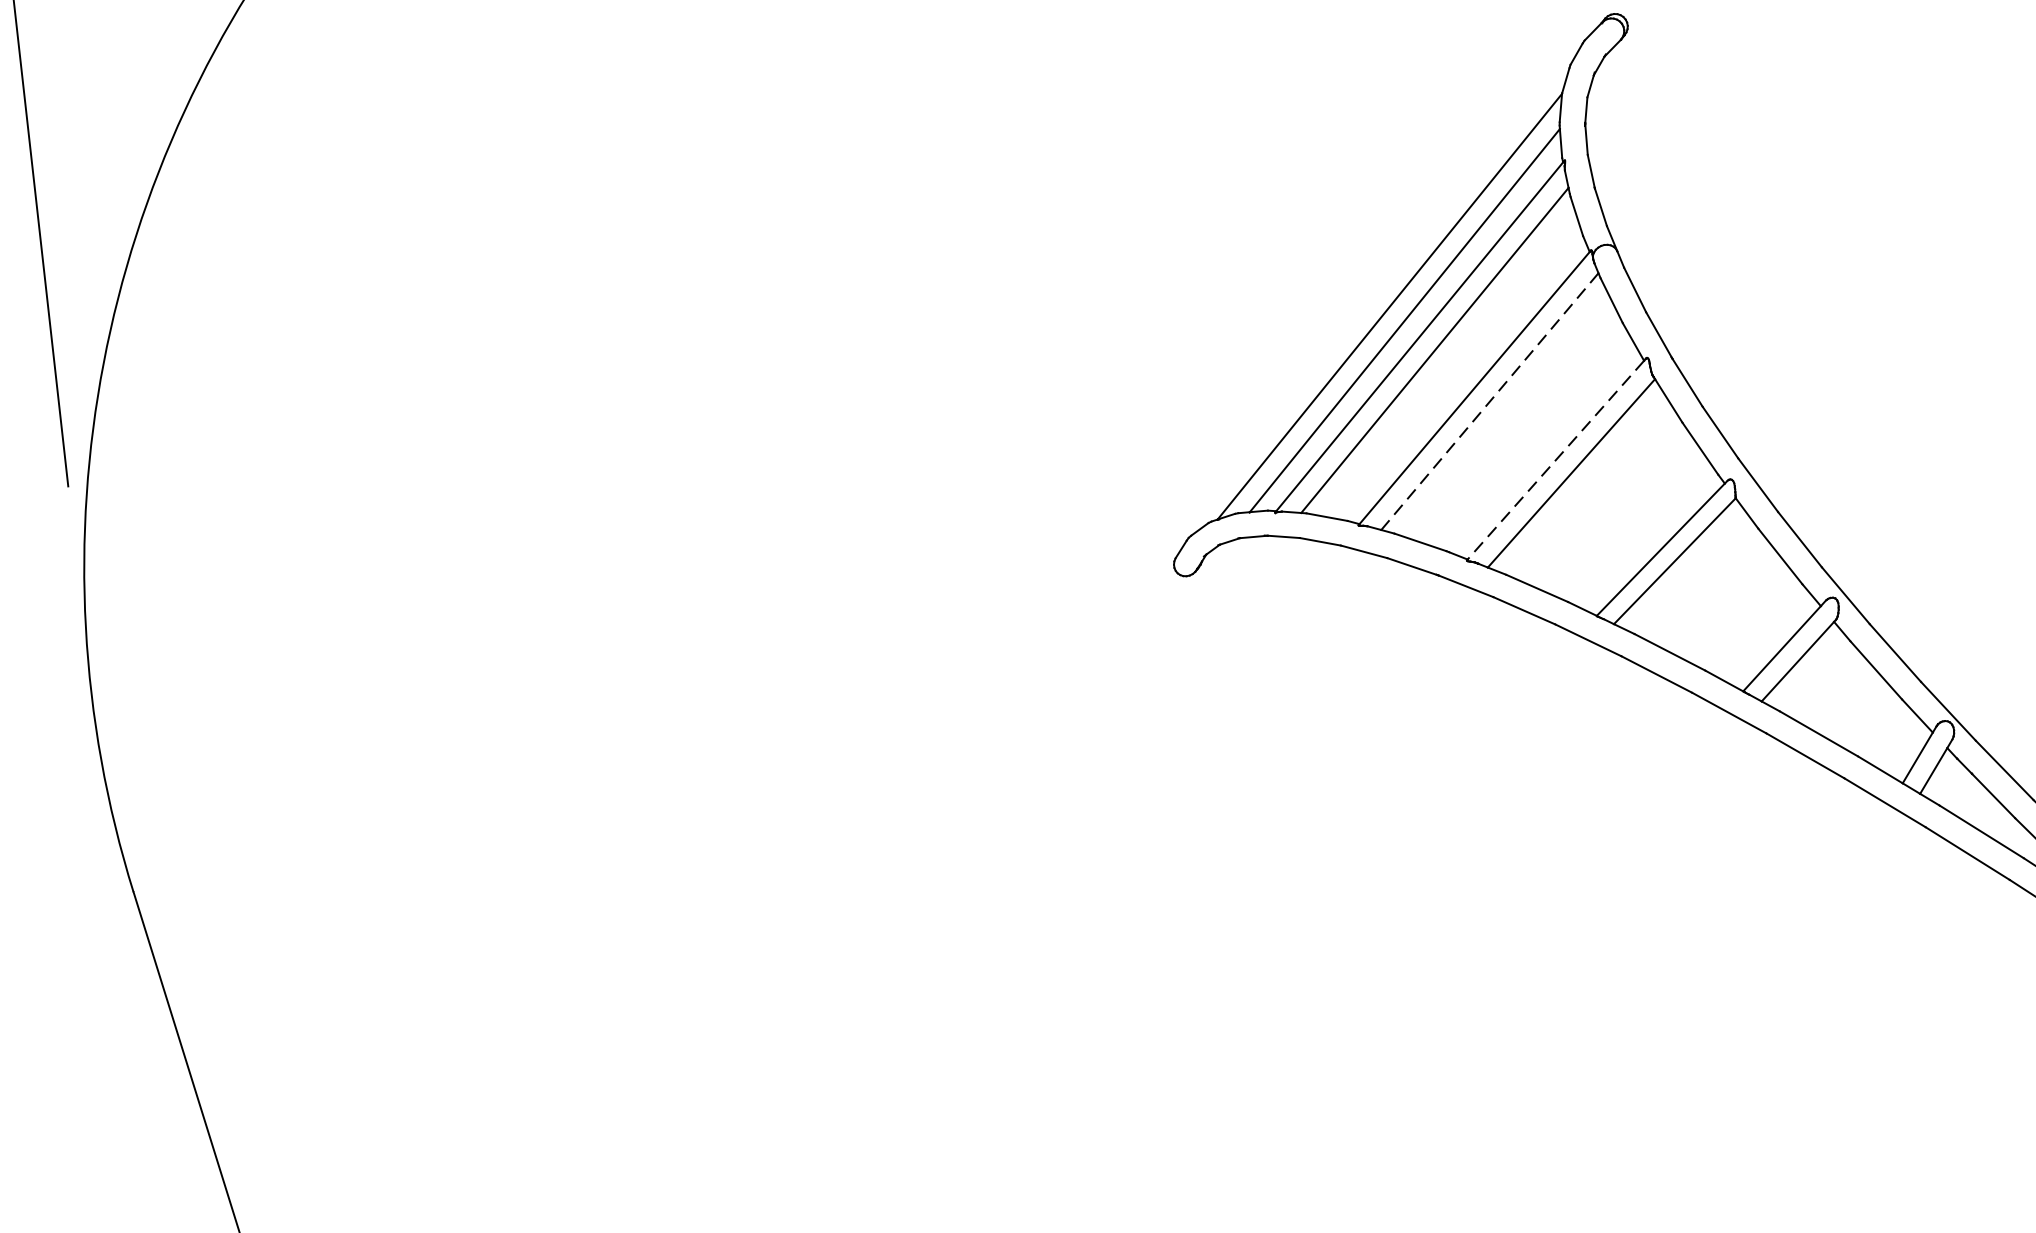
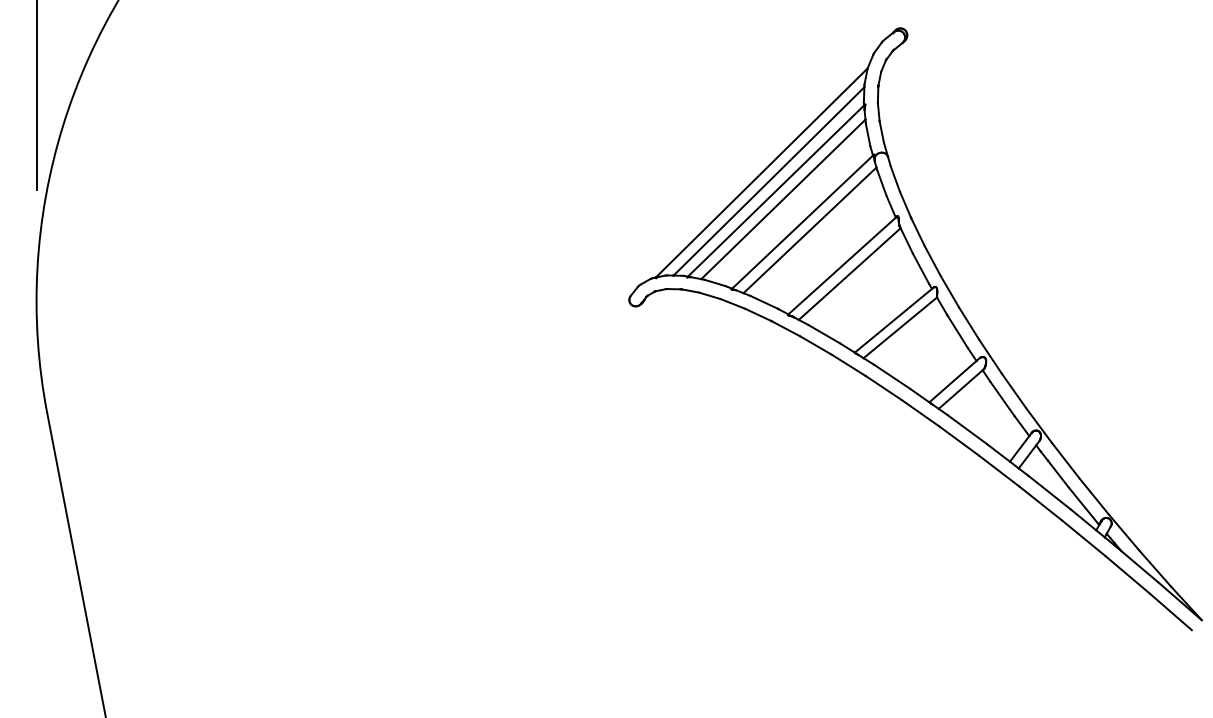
line: (1488, 401) -> (809, 230), dashed -> solid
line: (1554, 461) -> (841, 266), dashed -> solid

